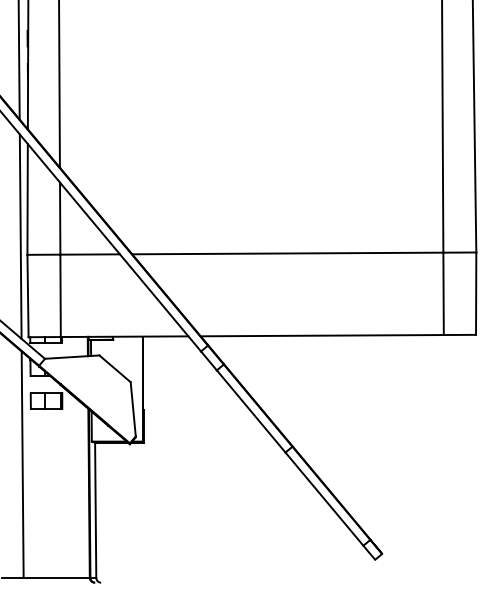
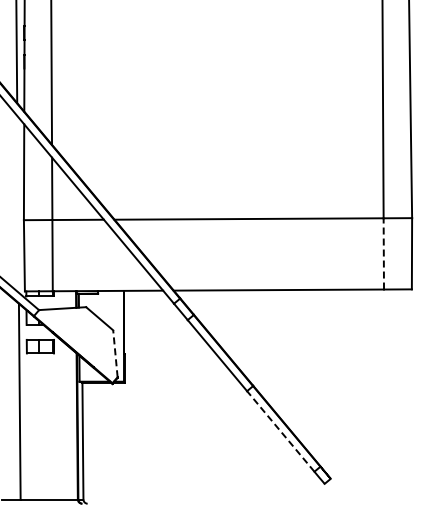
line: (20, 236) -> (17, 204), removed
line: (443, 293) -> (383, 253), solid -> dashed
line: (133, 409) -> (115, 353), solid -> dashed
line: (324, 499) -> (280, 431), solid -> dashed

